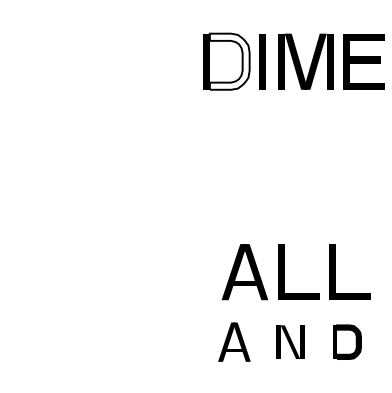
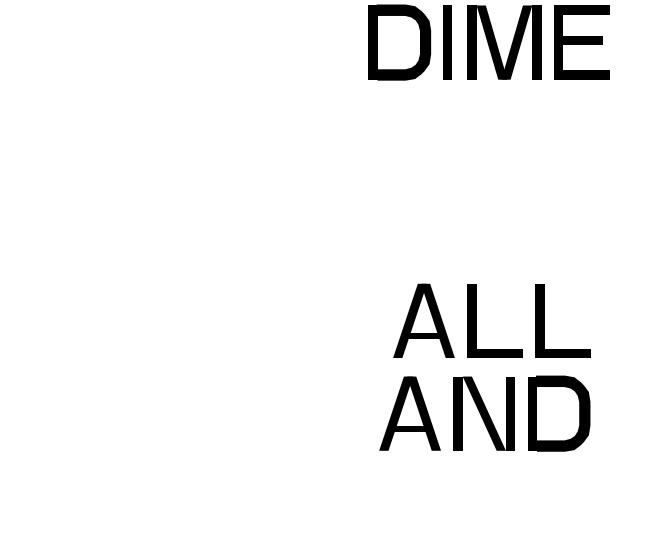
fill: (229, 61) -> (403, 42), added
part: (234, 342) -> (409, 413), size x1.43
part: (289, 342) -> (483, 413), size x1.67
part: (347, 342) -> (559, 413), size x1.67

